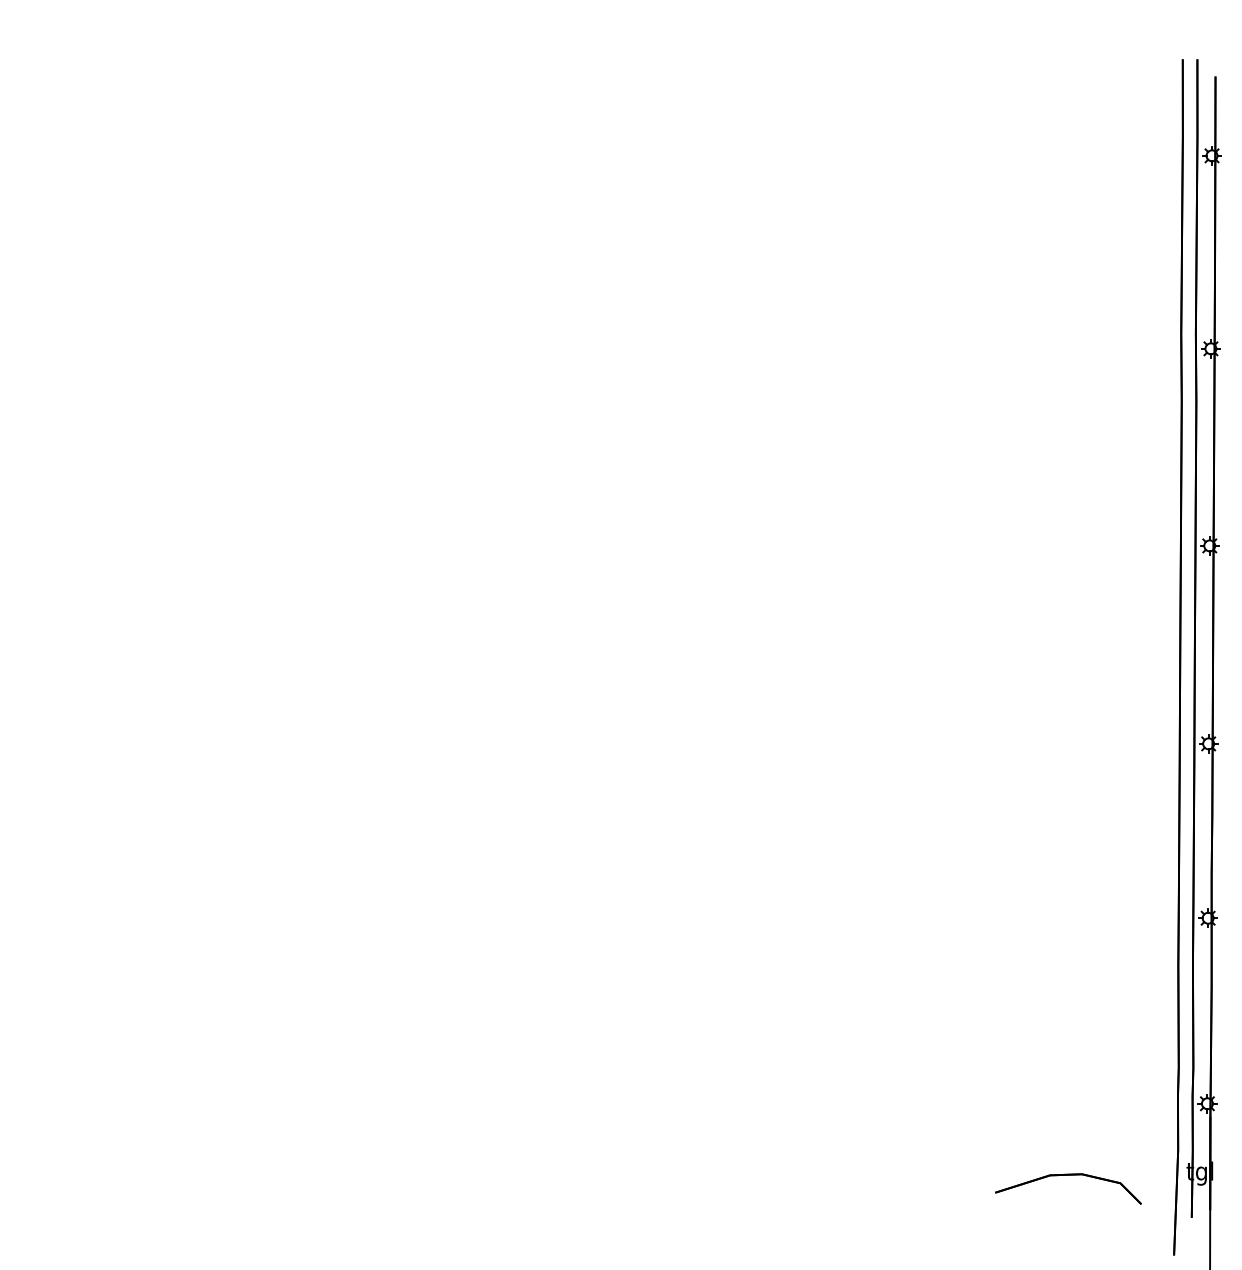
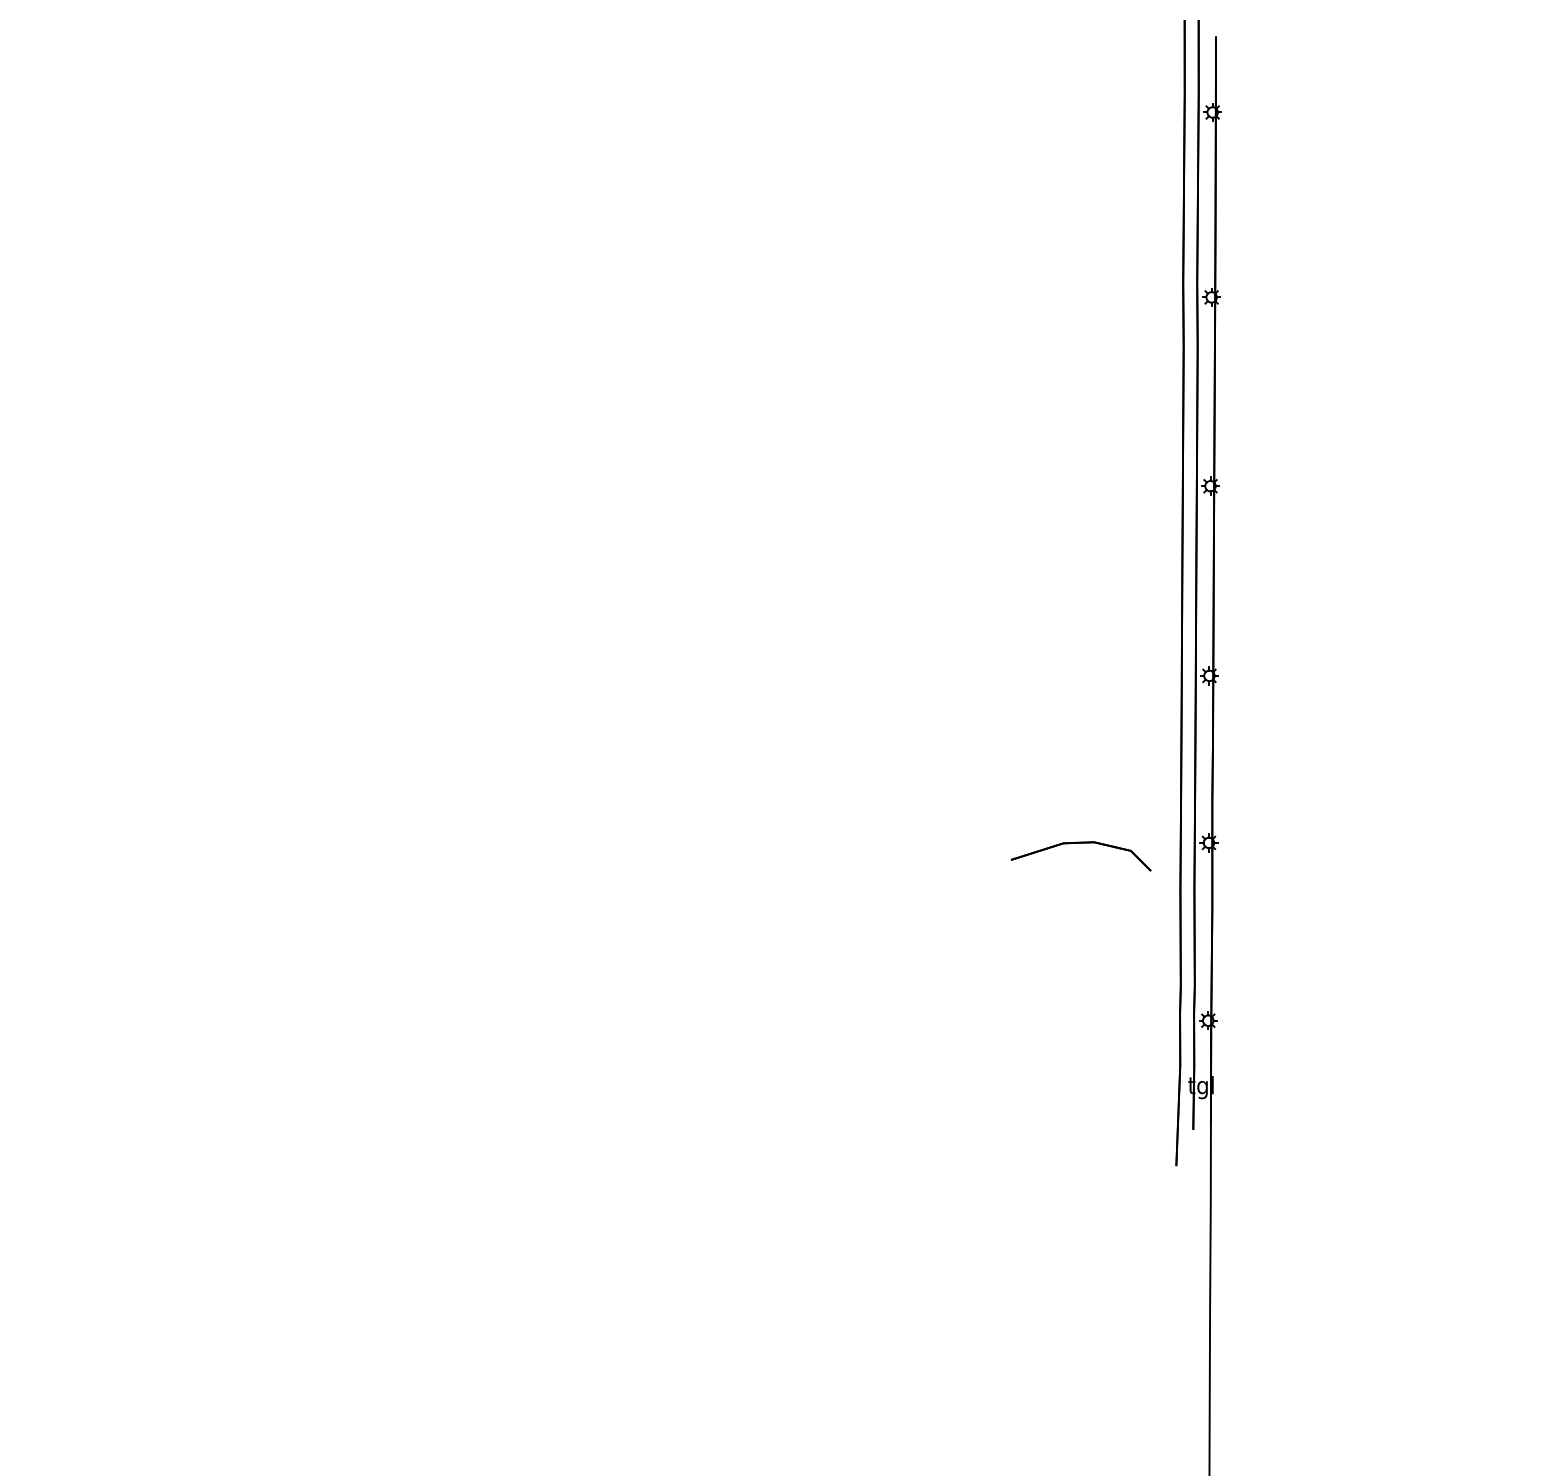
part: (1067, 1175) -> (1080, 843), moved

